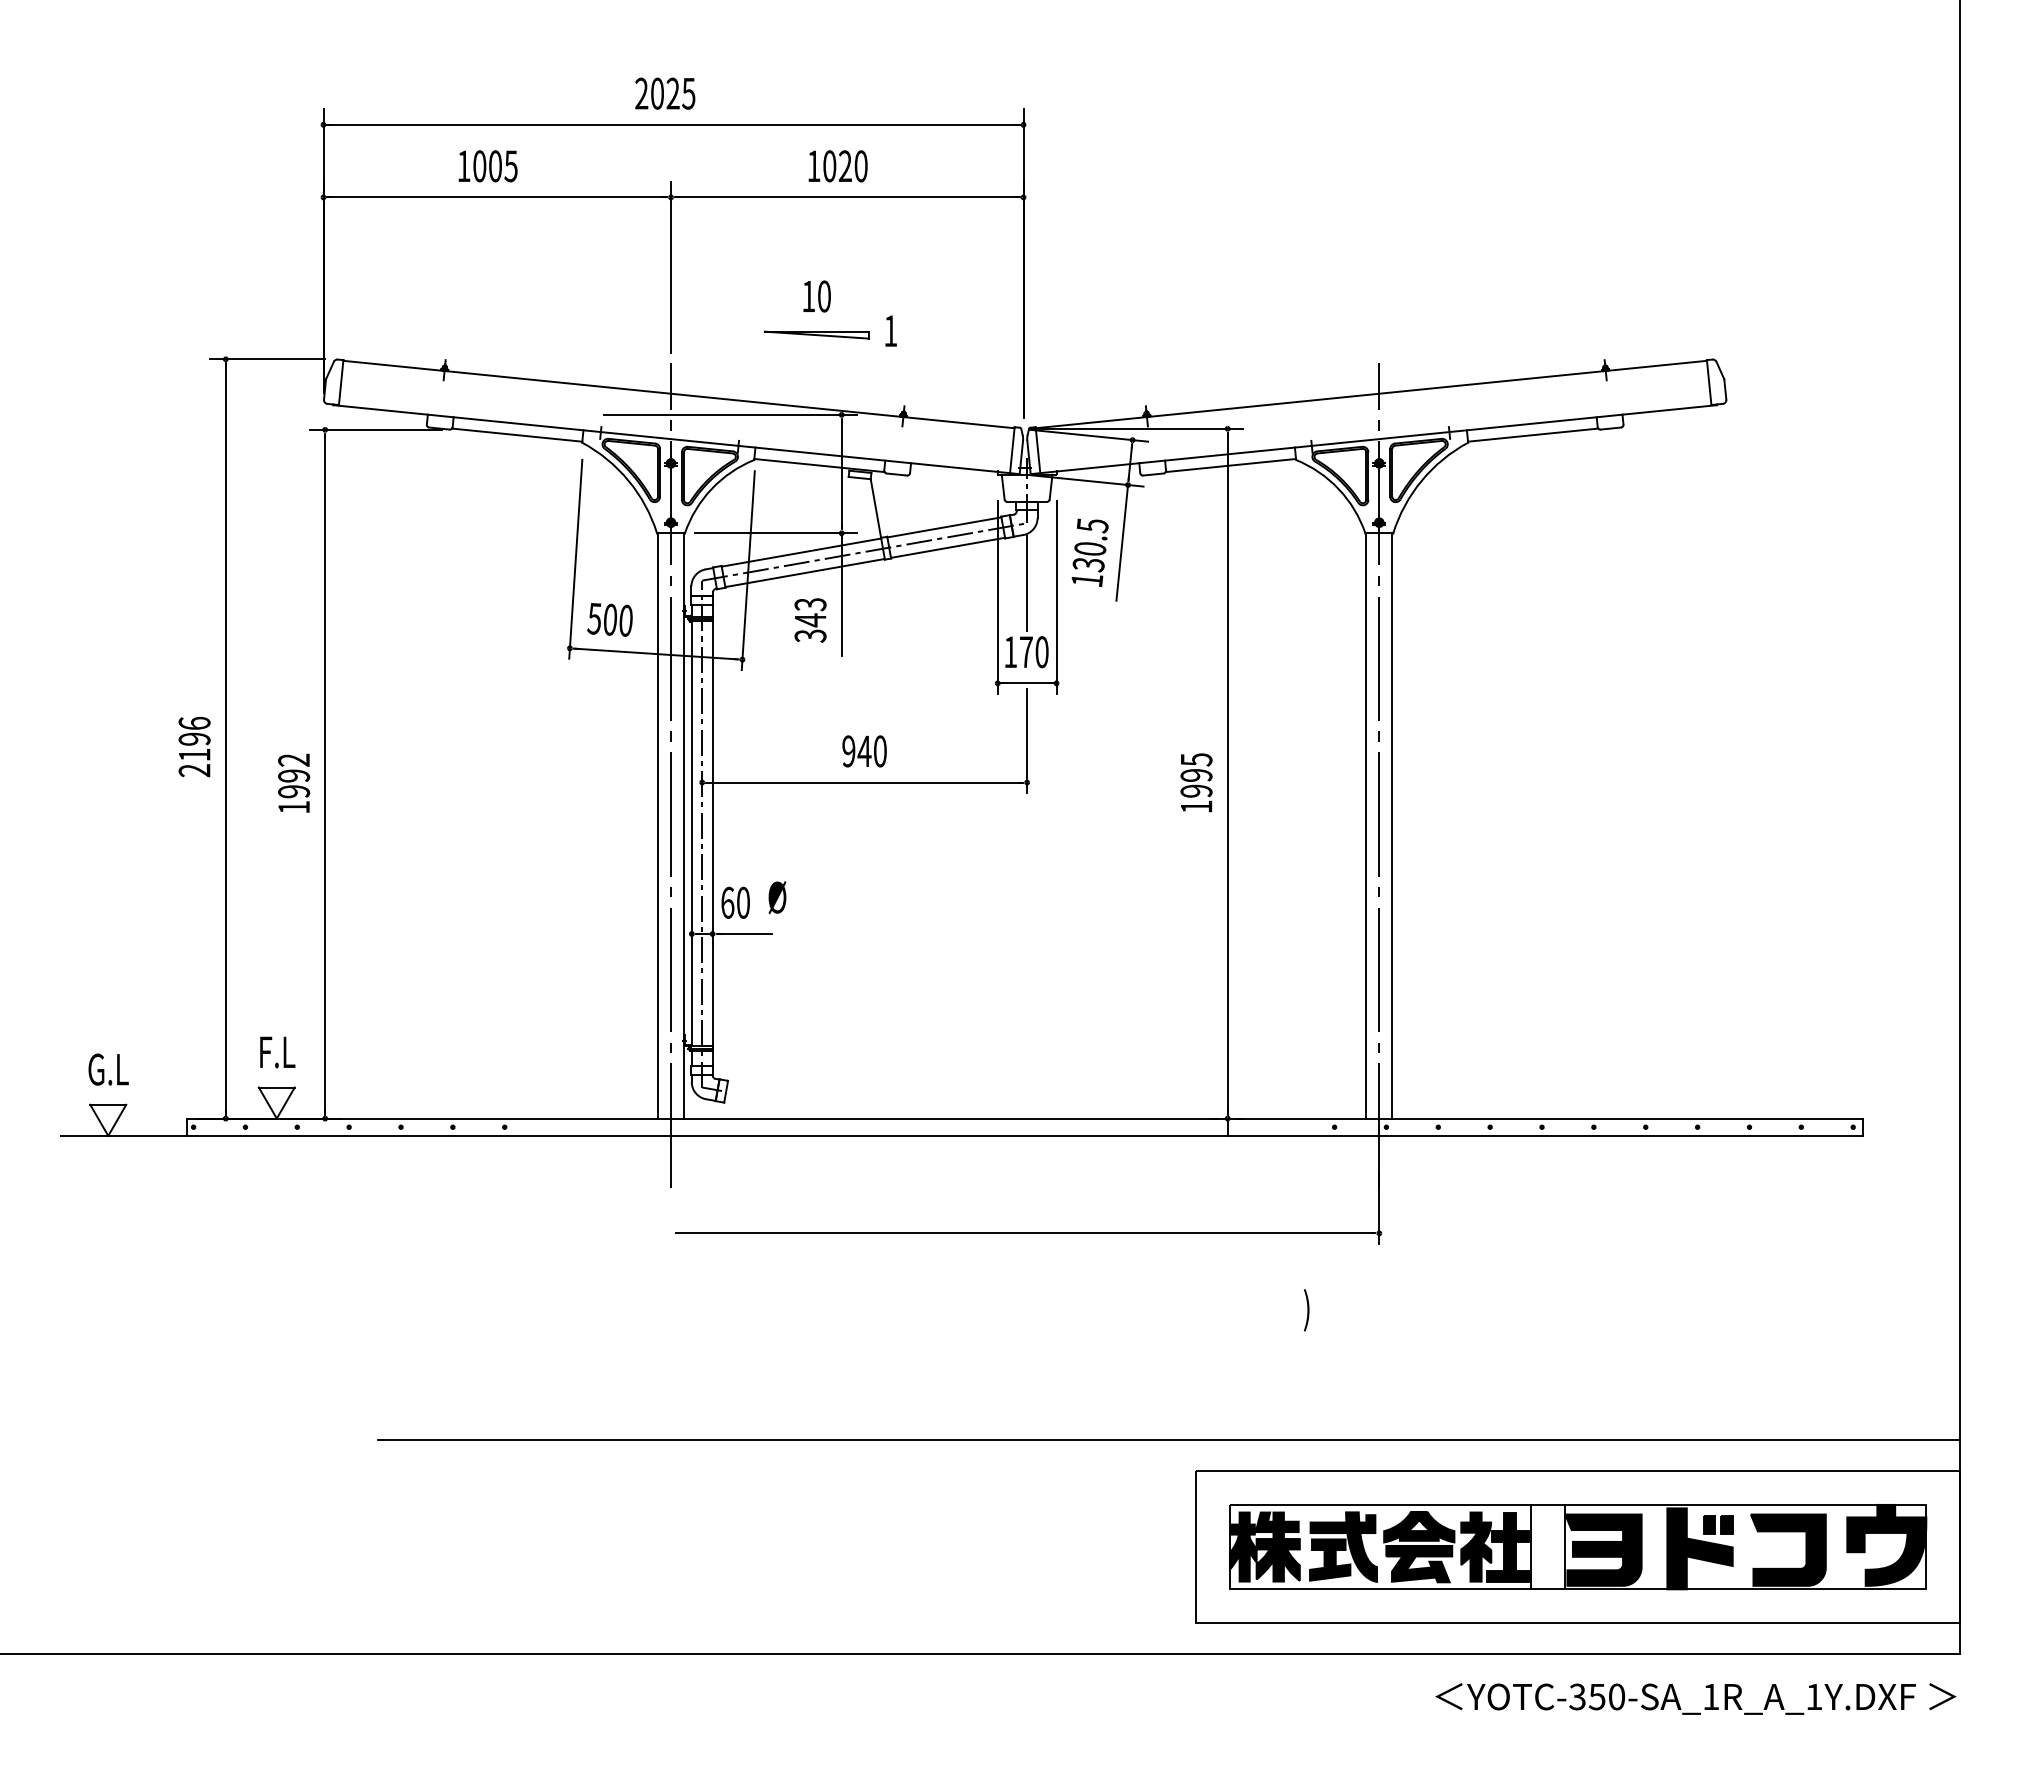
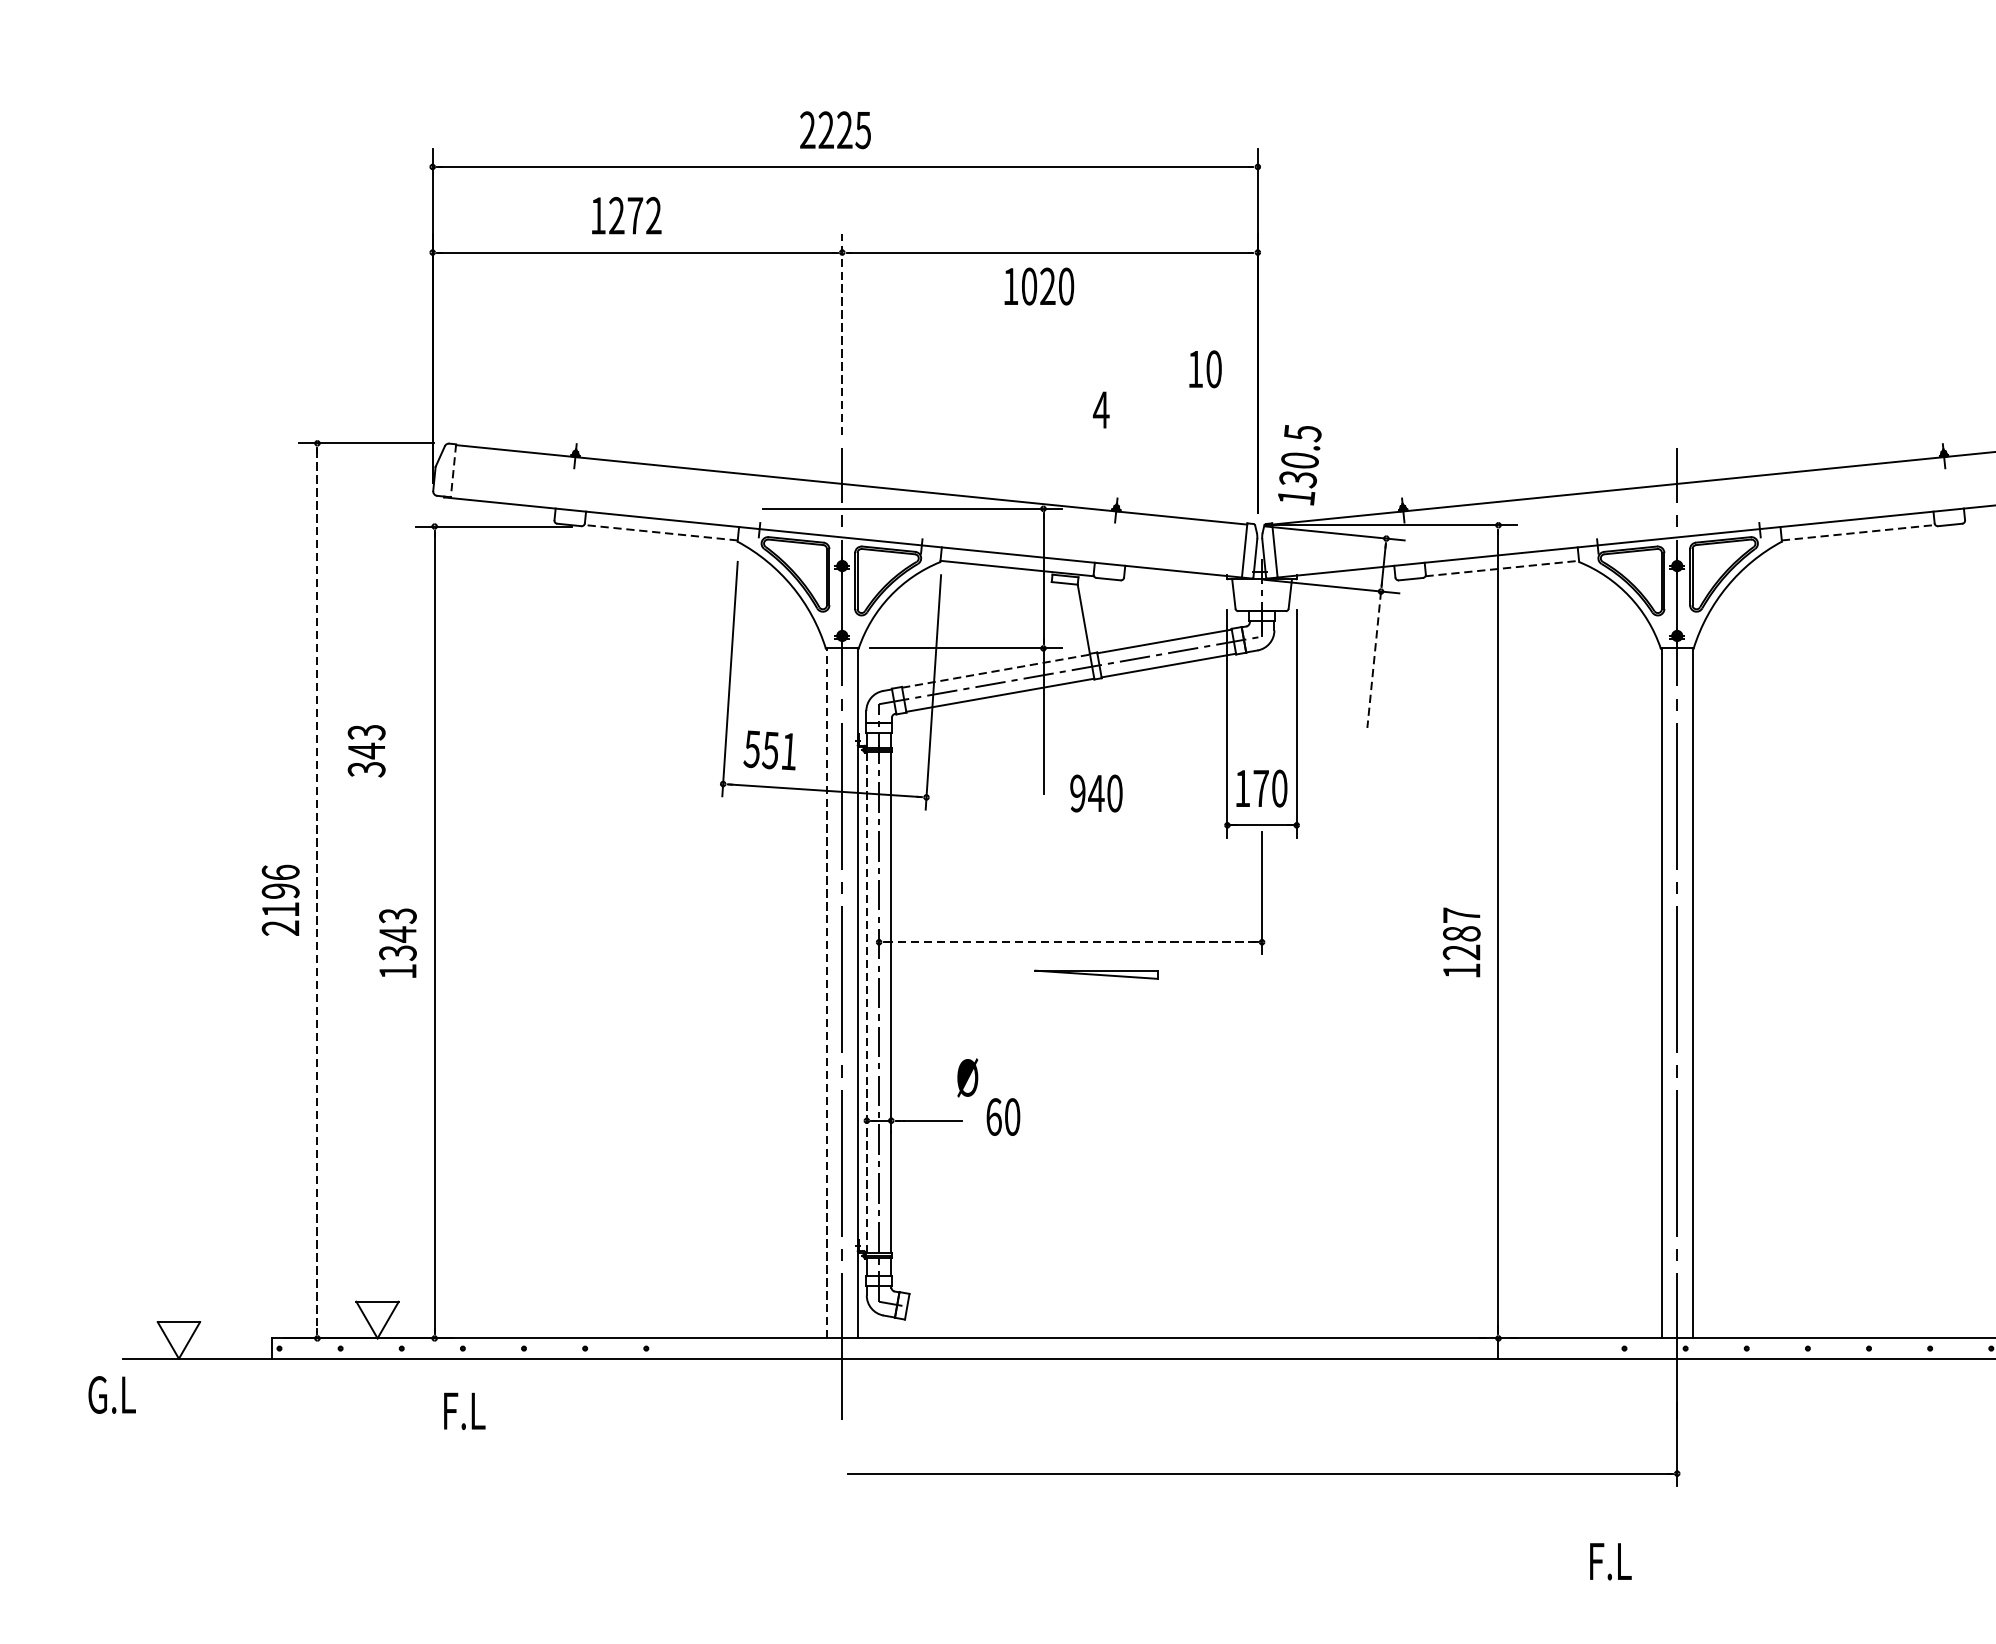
text: (657, 93) -> (826, 129), 2025 -> 2225
text: (495, 166) -> (635, 216), 1005 -> 1272
text: (837, 166) -> (1038, 286), moved
line: (671, 266) -> (842, 333), solid -> dashed
text: (816, 296) -> (1204, 369), moved
text: (890, 330) -> (1101, 409), 1 -> 4
part: (816, 334) -> (1096, 974), moved
line: (341, 382) -> (453, 470), solid -> dashed
line: (516, 435) -> (660, 533), solid -> dashed
line: (1533, 435) -> (1858, 533), solid -> dashed
line: (1231, 465) -> (1502, 568), solid -> dashed
line: (1122, 543) -> (1374, 660), solid -> dashed
line: (801, 552) -> (996, 671), solid -> dashed
text: (1089, 552) -> (1299, 464), moved
line: (1027, 582) -> (1262, 706), removed
text: (617, 619) -> (779, 750), 500 -> 551
text: (810, 620) -> (366, 751), moved
line: (225, 739) -> (317, 891), solid -> dashed
text: (864, 751) -> (1096, 793), moved
text: (294, 775) -> (398, 933), 1992 -> 1343
text: (1196, 775) -> (1461, 933), 1995 -> 1287
line: (865, 782) -> (1071, 942), solid -> dashed
line: (658, 825) -> (827, 992), solid -> dashed
line: (691, 833) -> (866, 1002), solid -> dashed
text: (735, 902) -> (1003, 1116), moved
text: (277, 1052) -> (464, 1411), moved
text: (108, 1069) -> (112, 1394), moved
text: (1321, 1310) -> (1609, 1564), ) -> F.L

